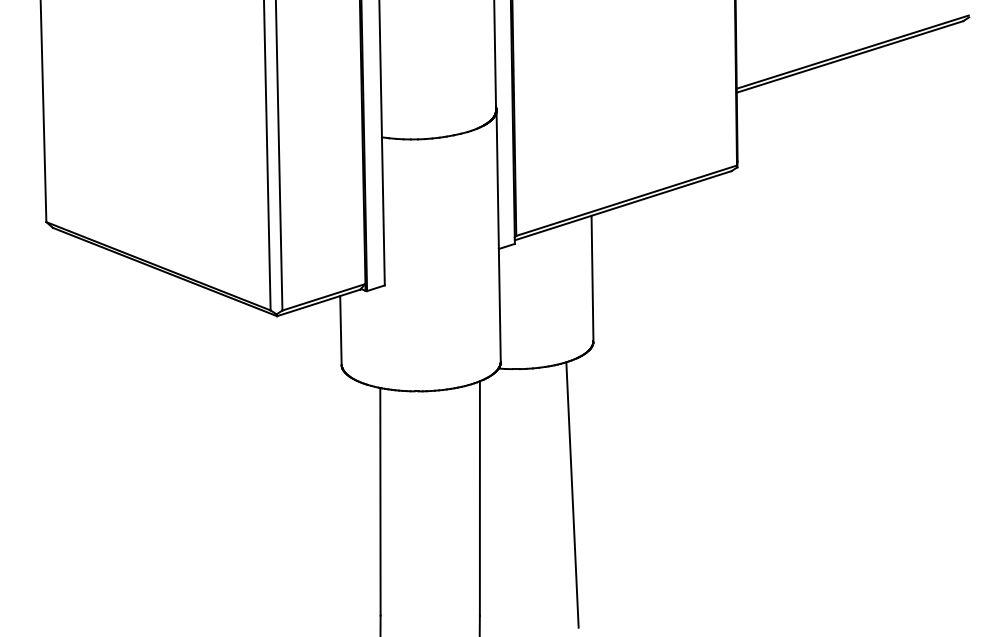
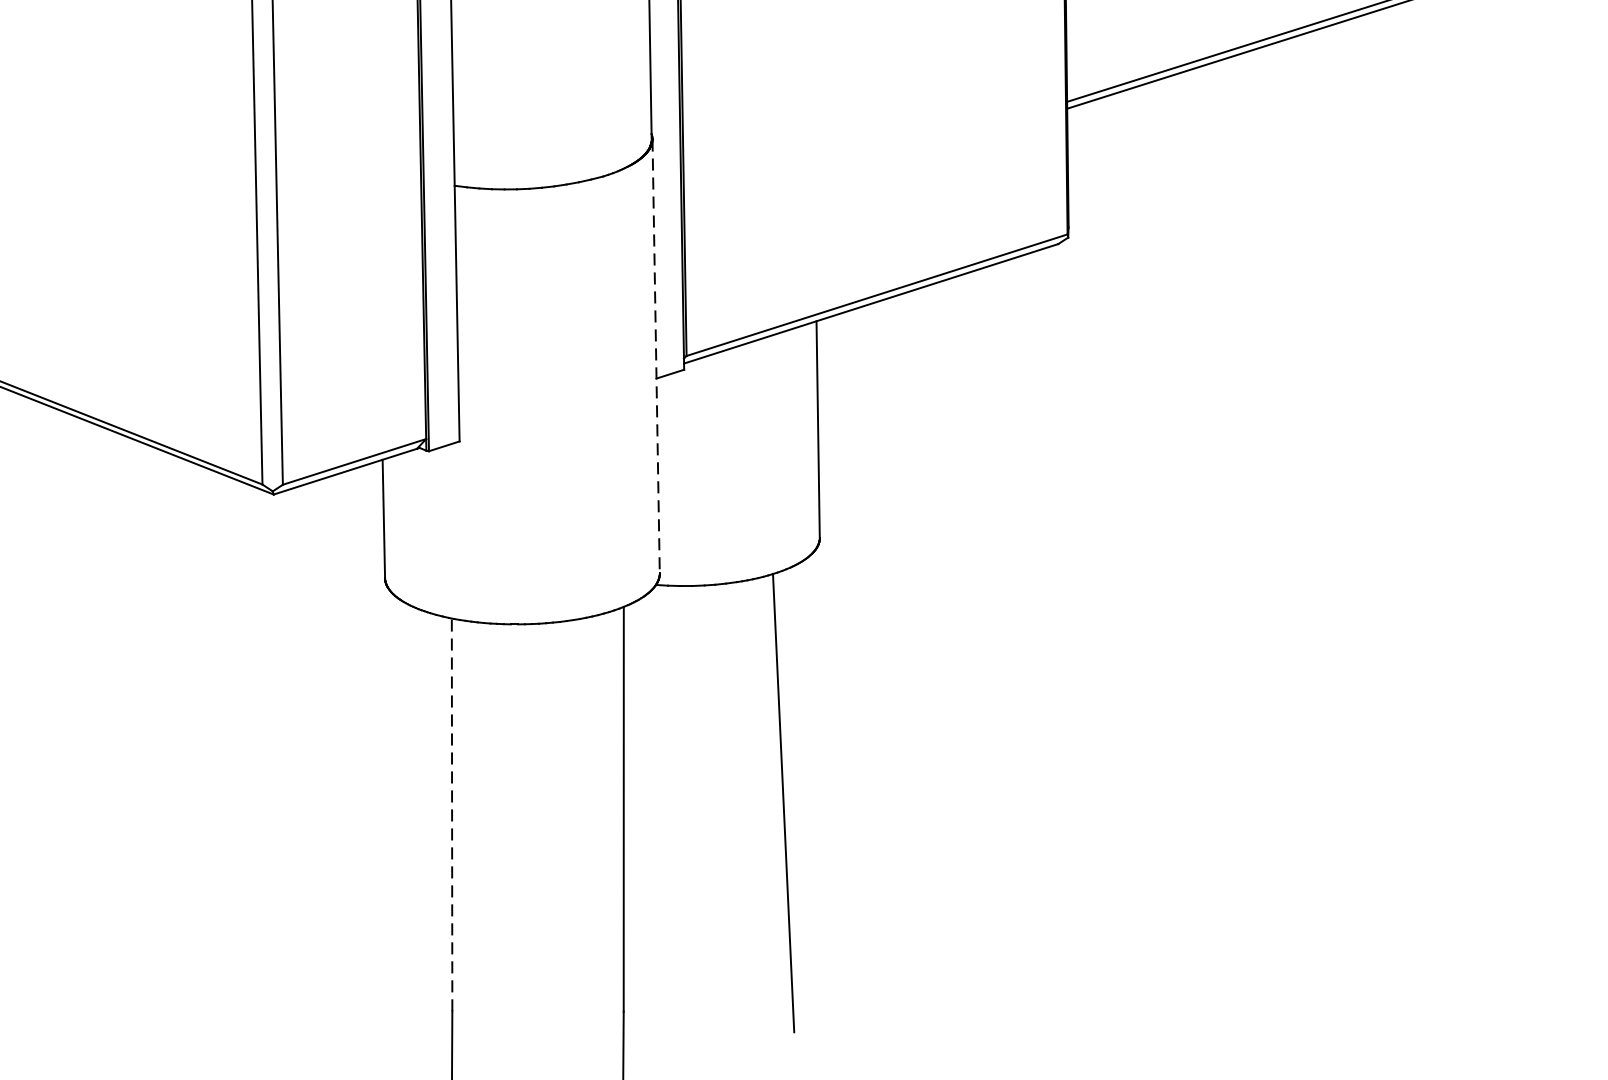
line: (498, 236) -> (655, 356), solid -> dashed
line: (380, 501) -> (452, 814), solid -> dashed

